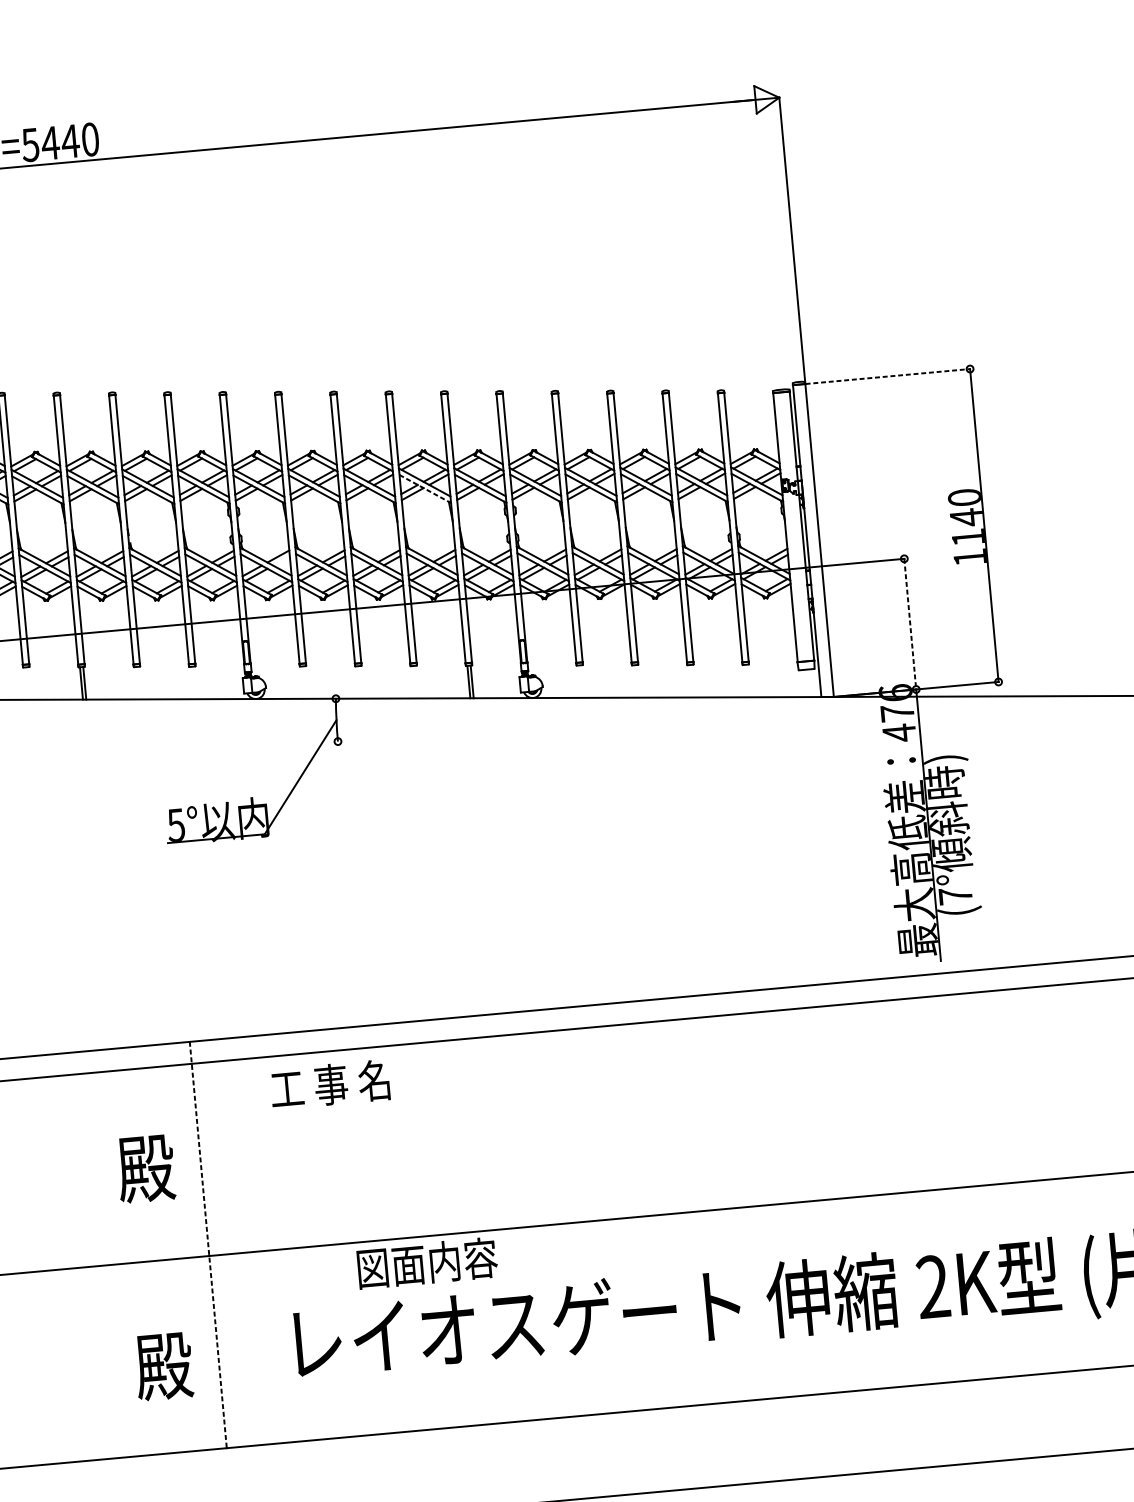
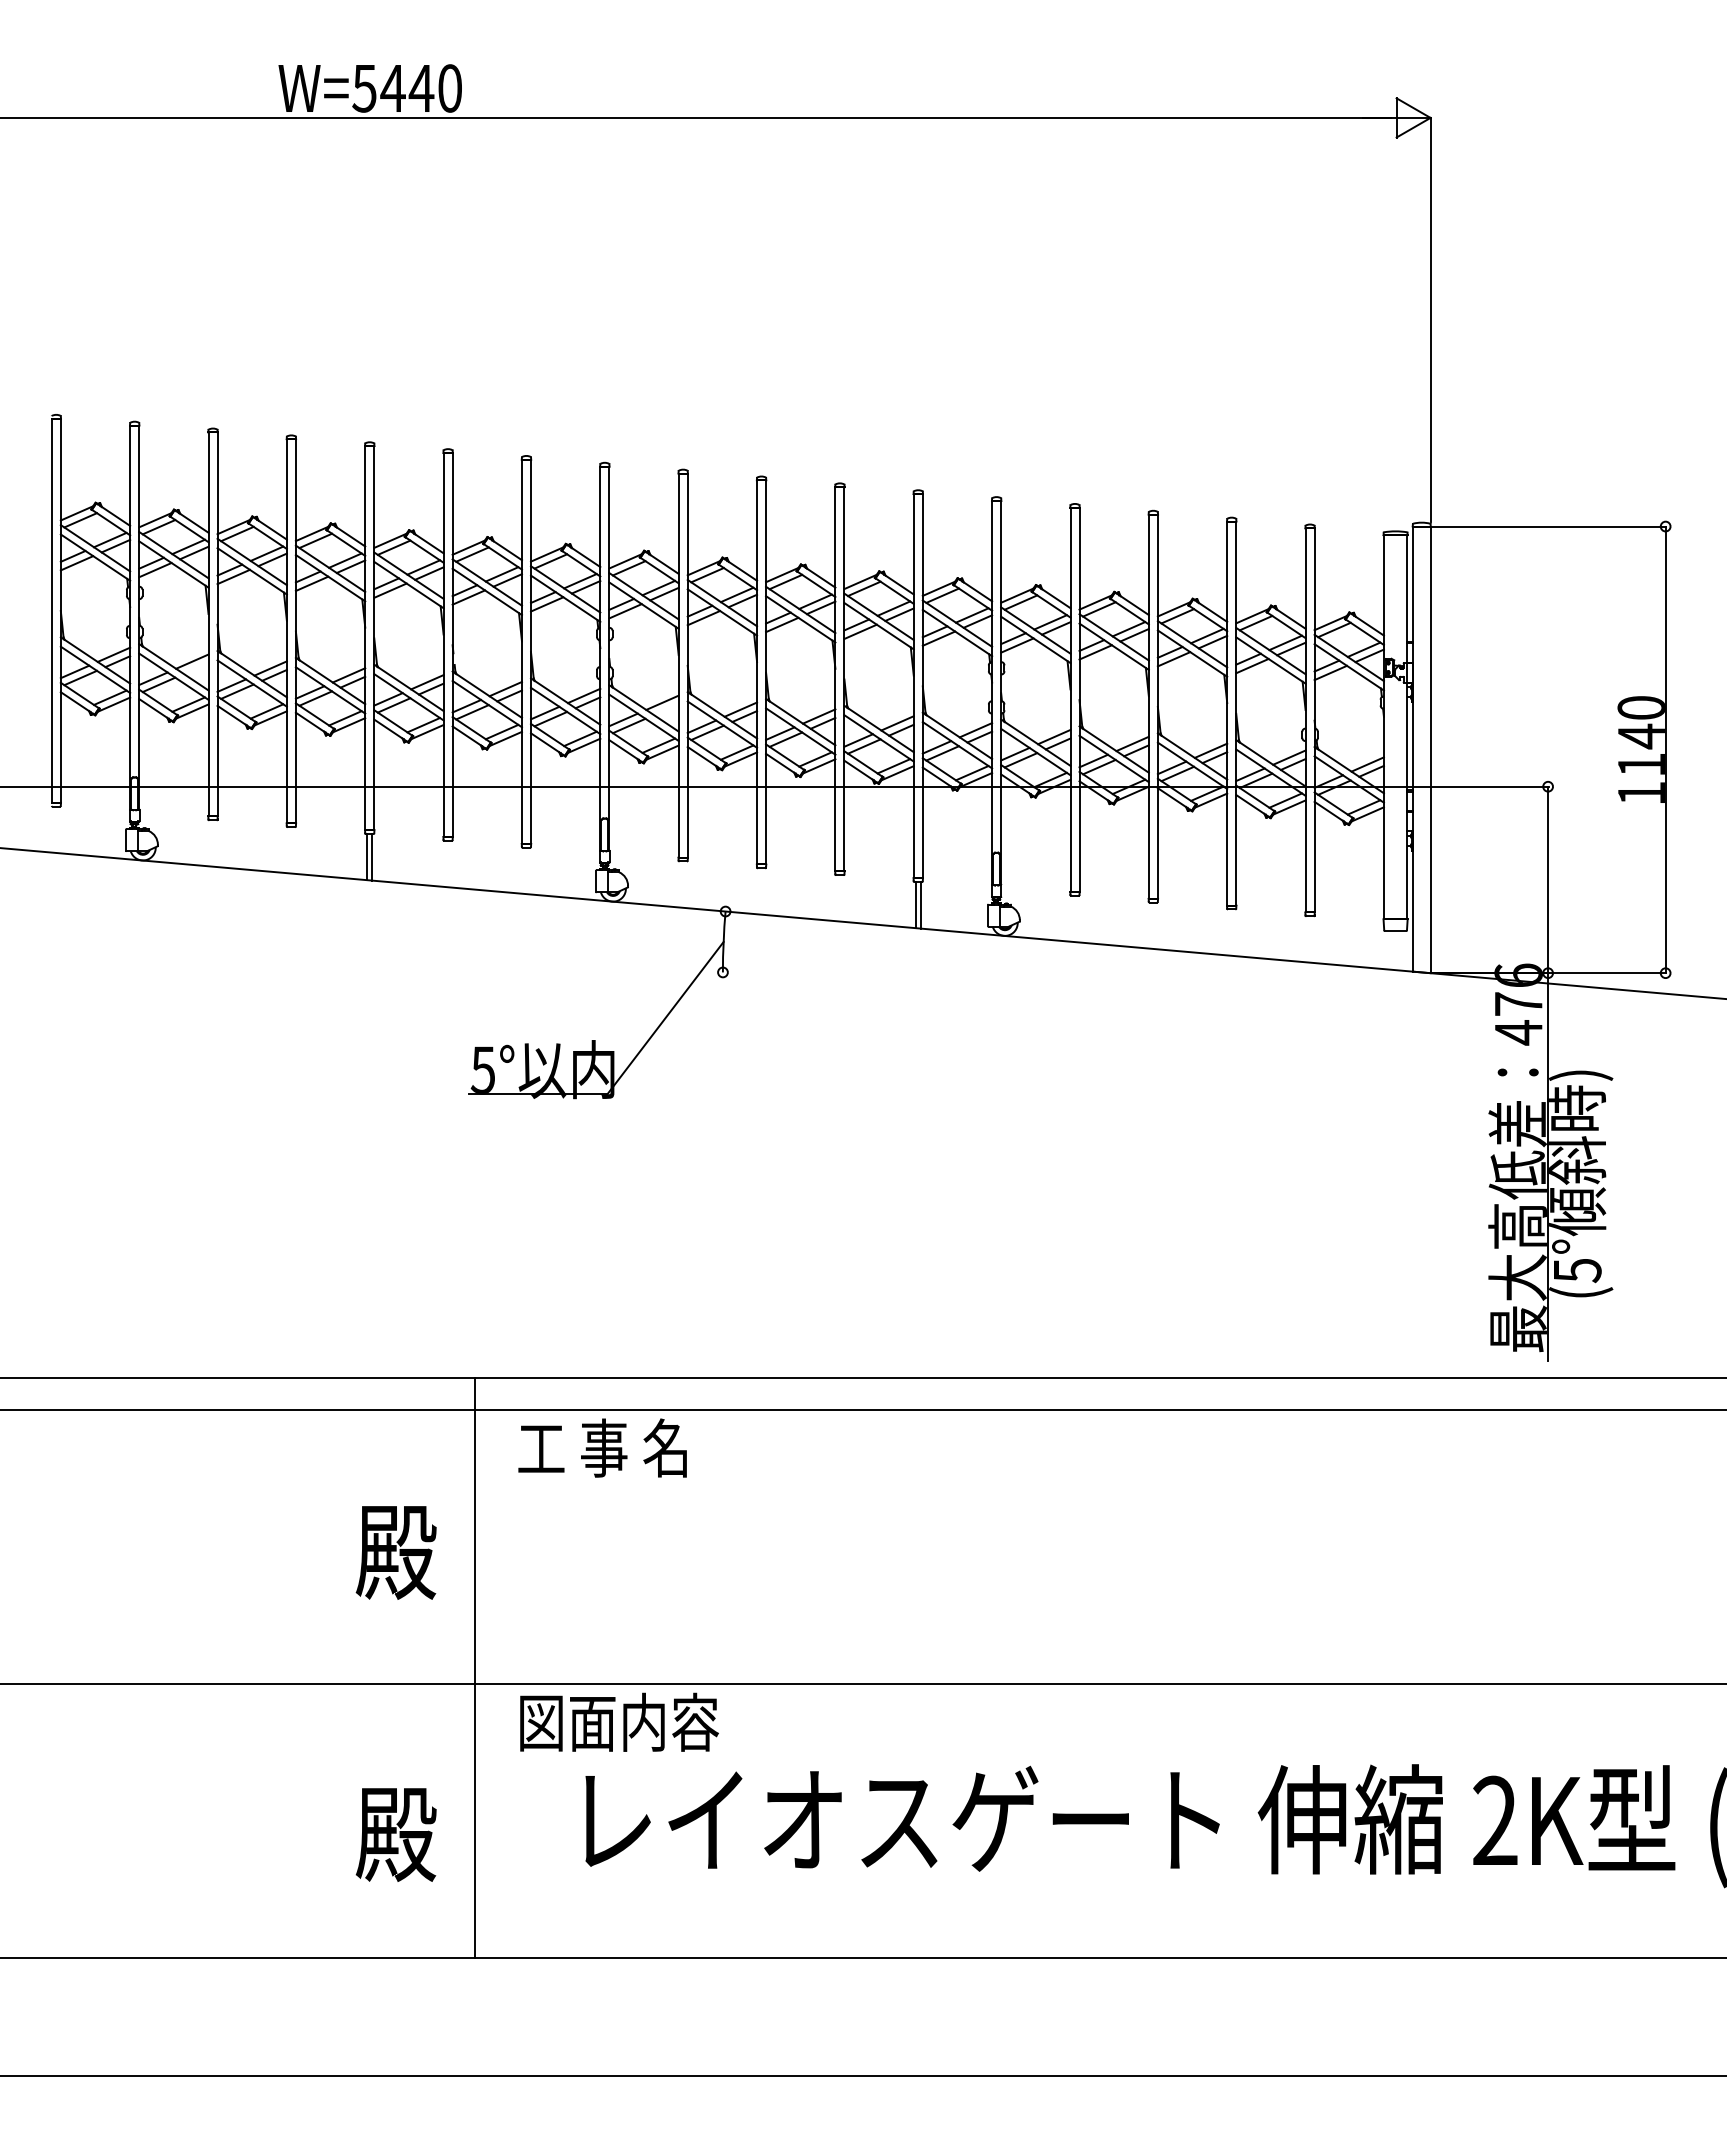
line: (887, 376) -> (1548, 526), dashed -> solid
line: (425, 489) -> (879, 626), dashed -> solid
line: (910, 624) -> (1548, 880), dashed -> solid
text: (955, 895) -> (1577, 1270), (7° -> (5°
text: (329, 1084) -> (602, 1447), moved
line: (208, 1245) -> (474, 1668), dashed -> solid
text: (427, 1262) -> (619, 1721), moved

